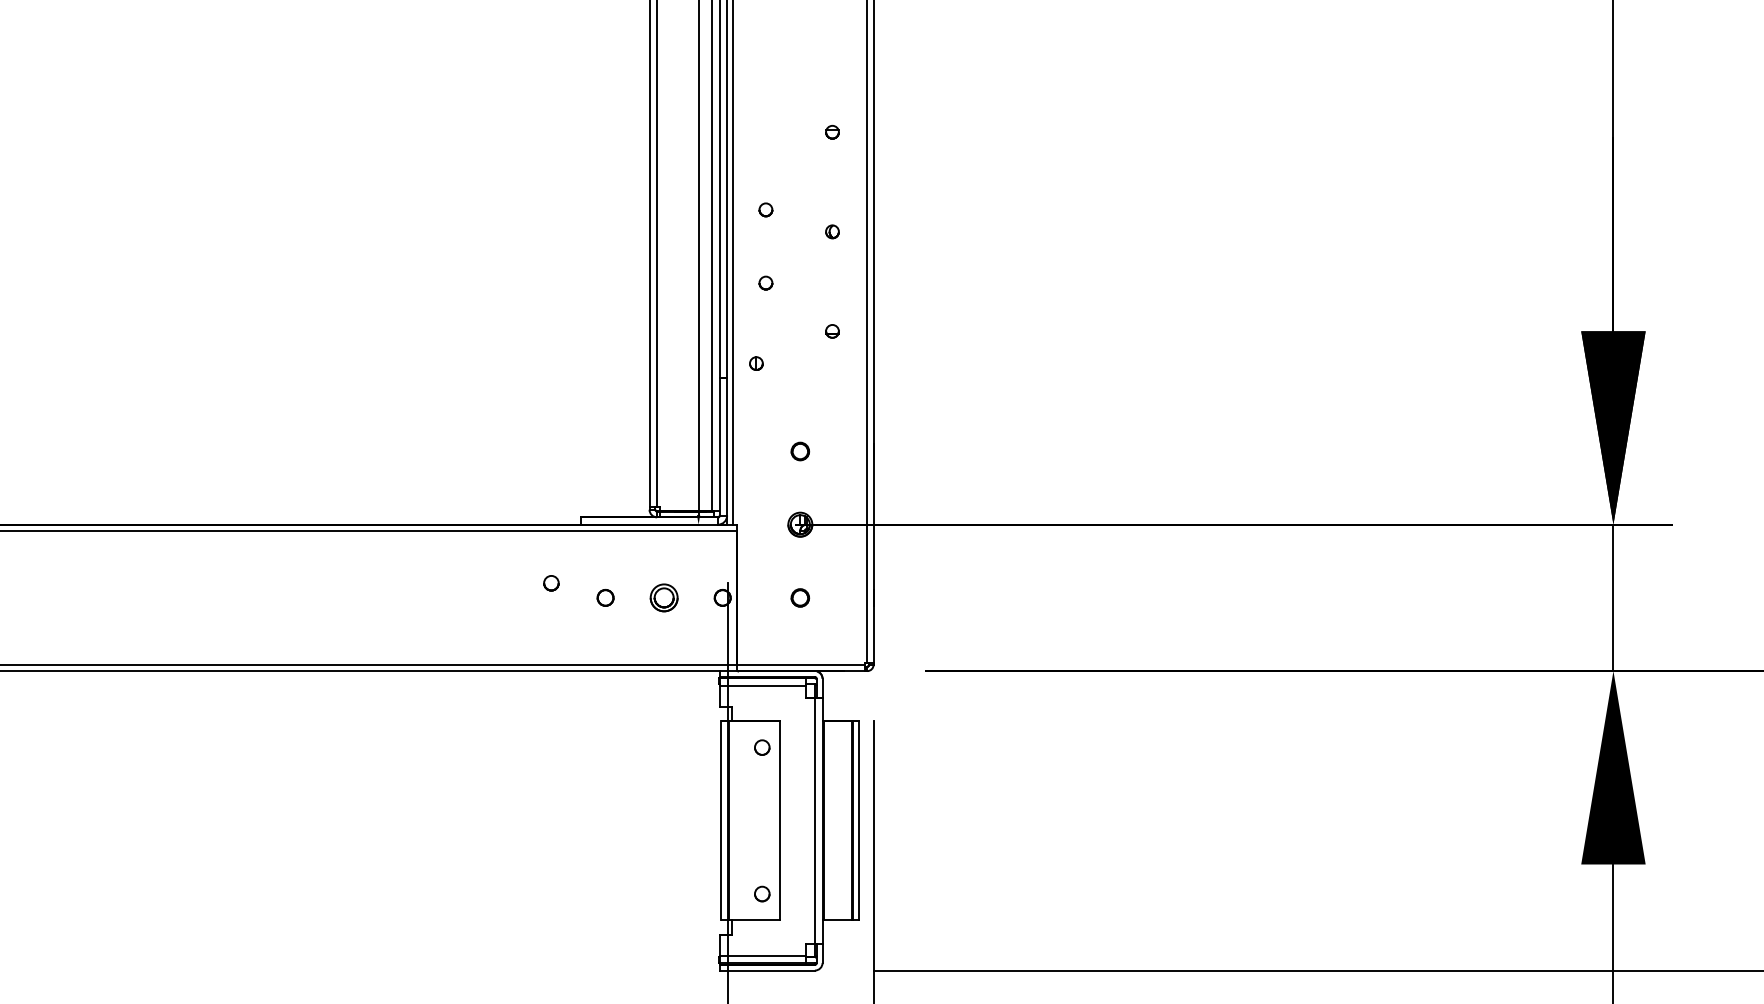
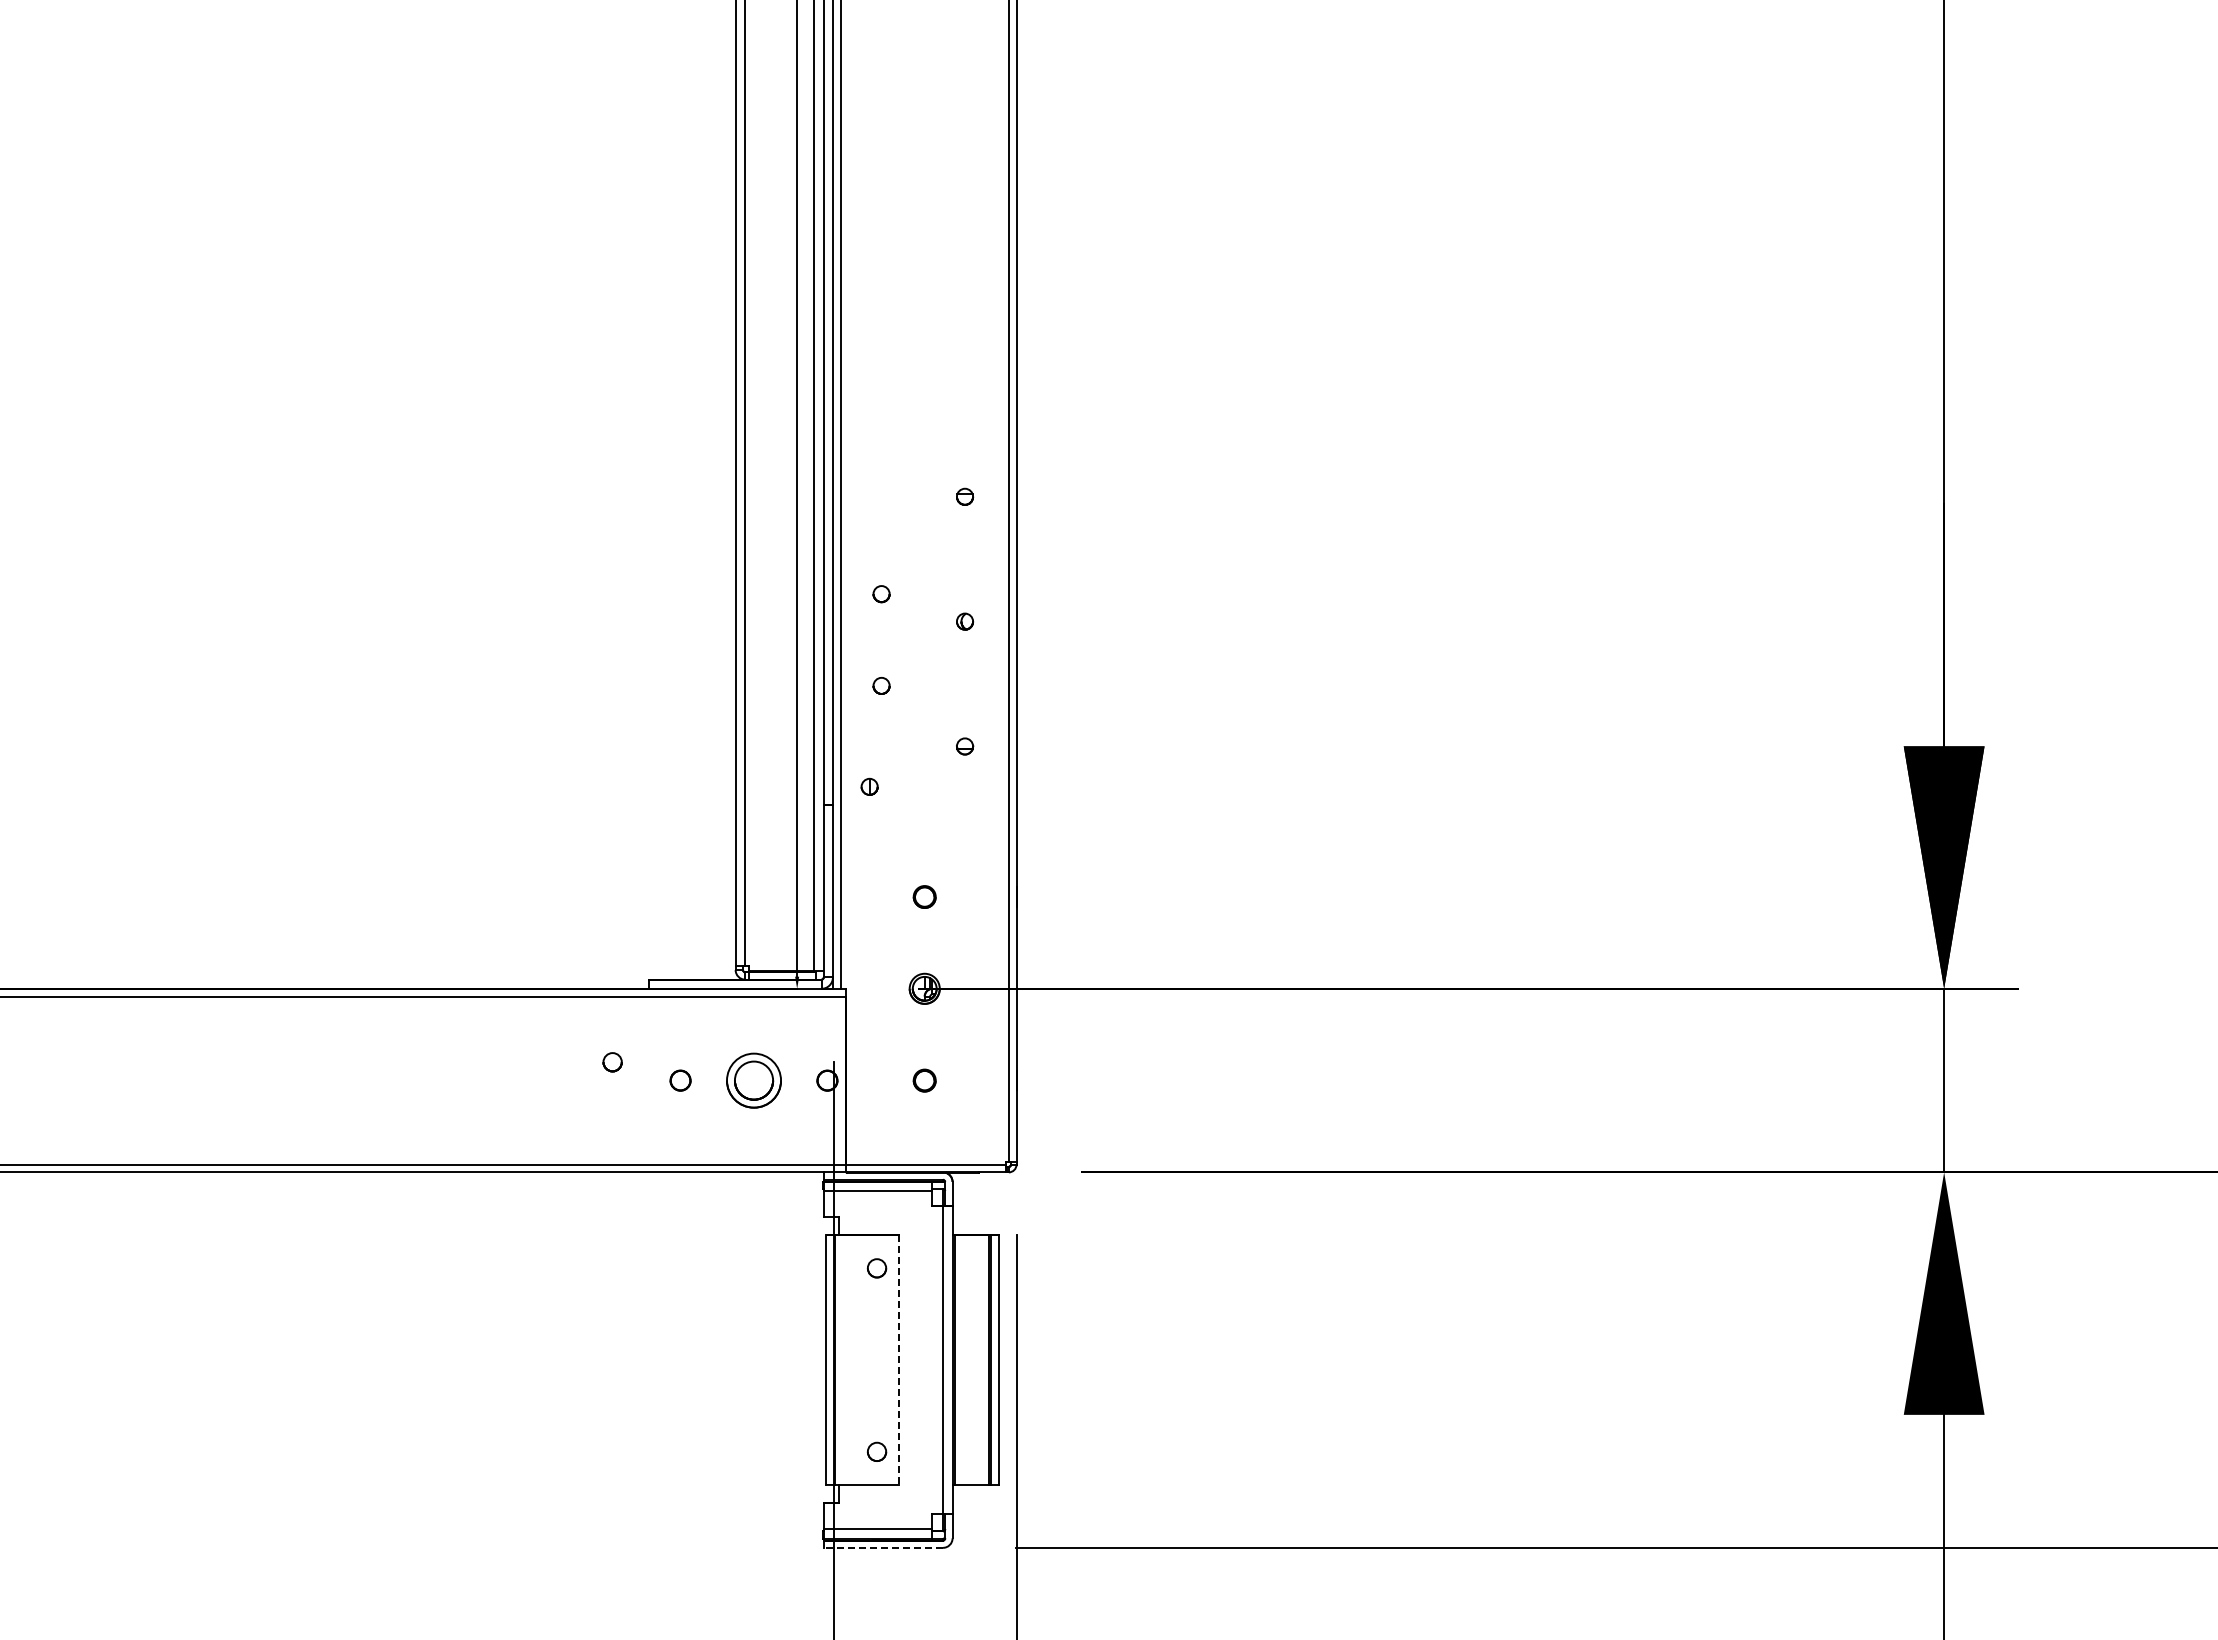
part: (663, 597) -> (753, 1080), size x1.6
line: (780, 821) -> (899, 1360), solid -> dashed
line: (767, 970) -> (883, 1547), solid -> dashed

